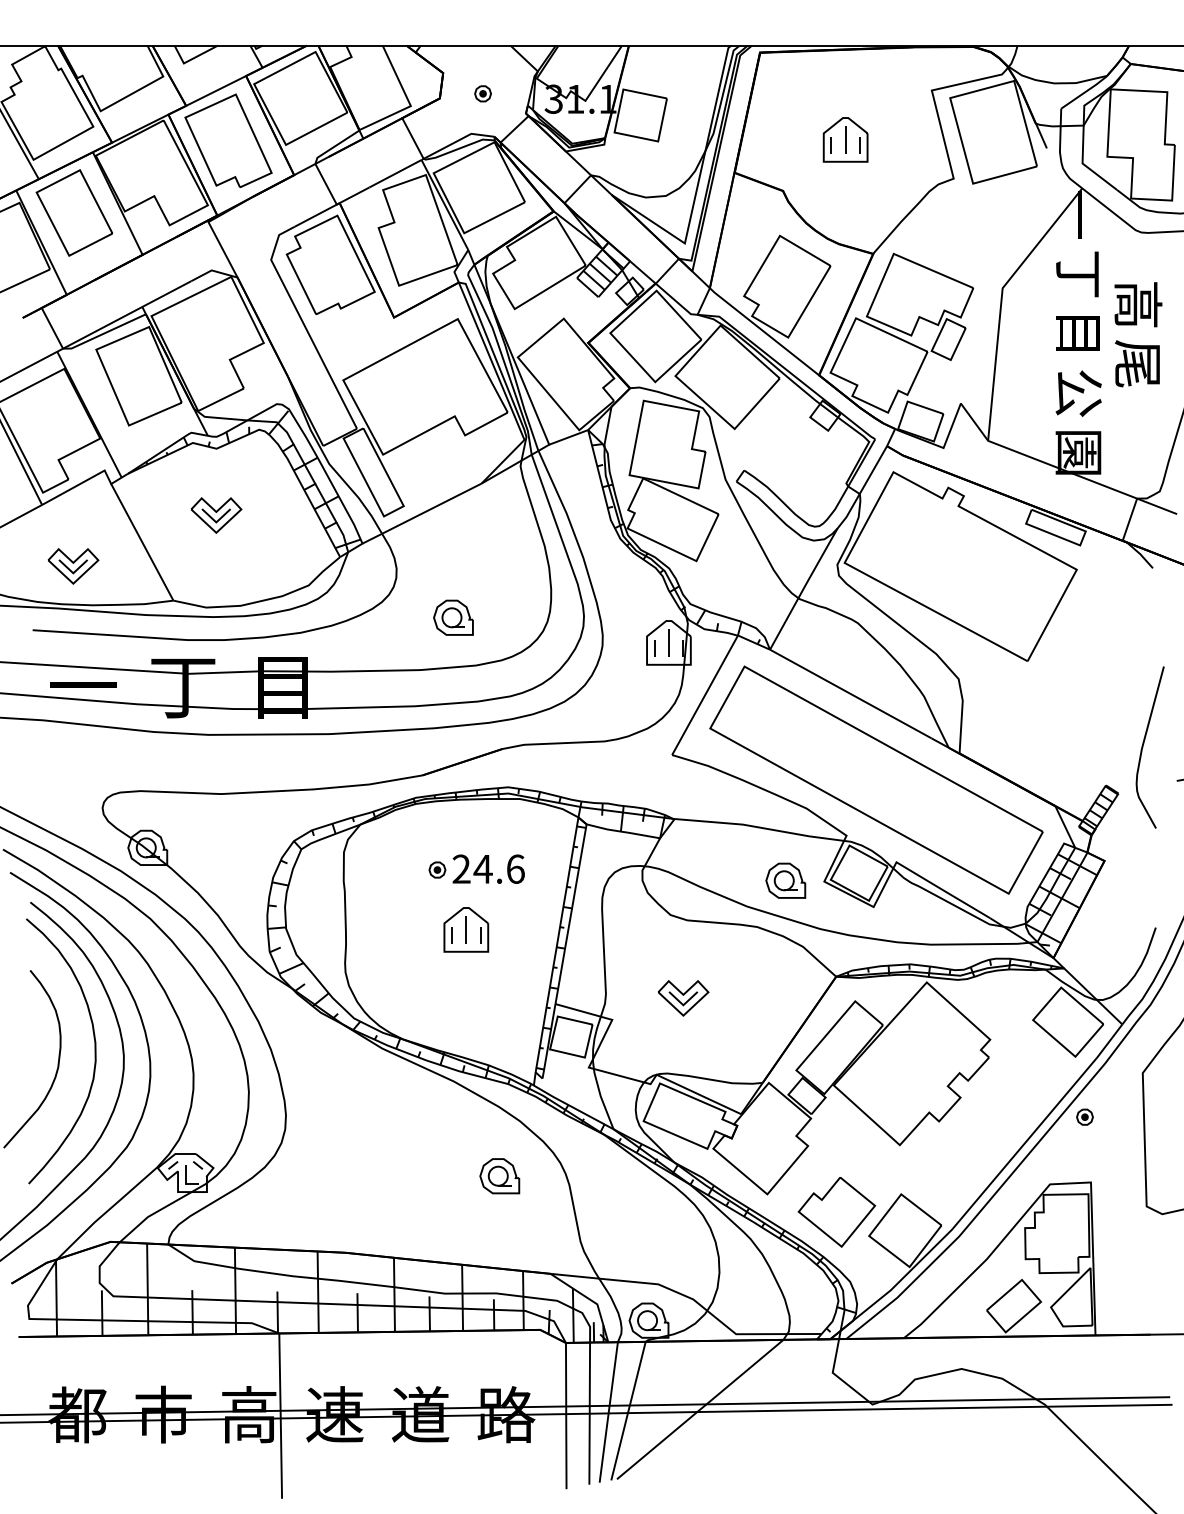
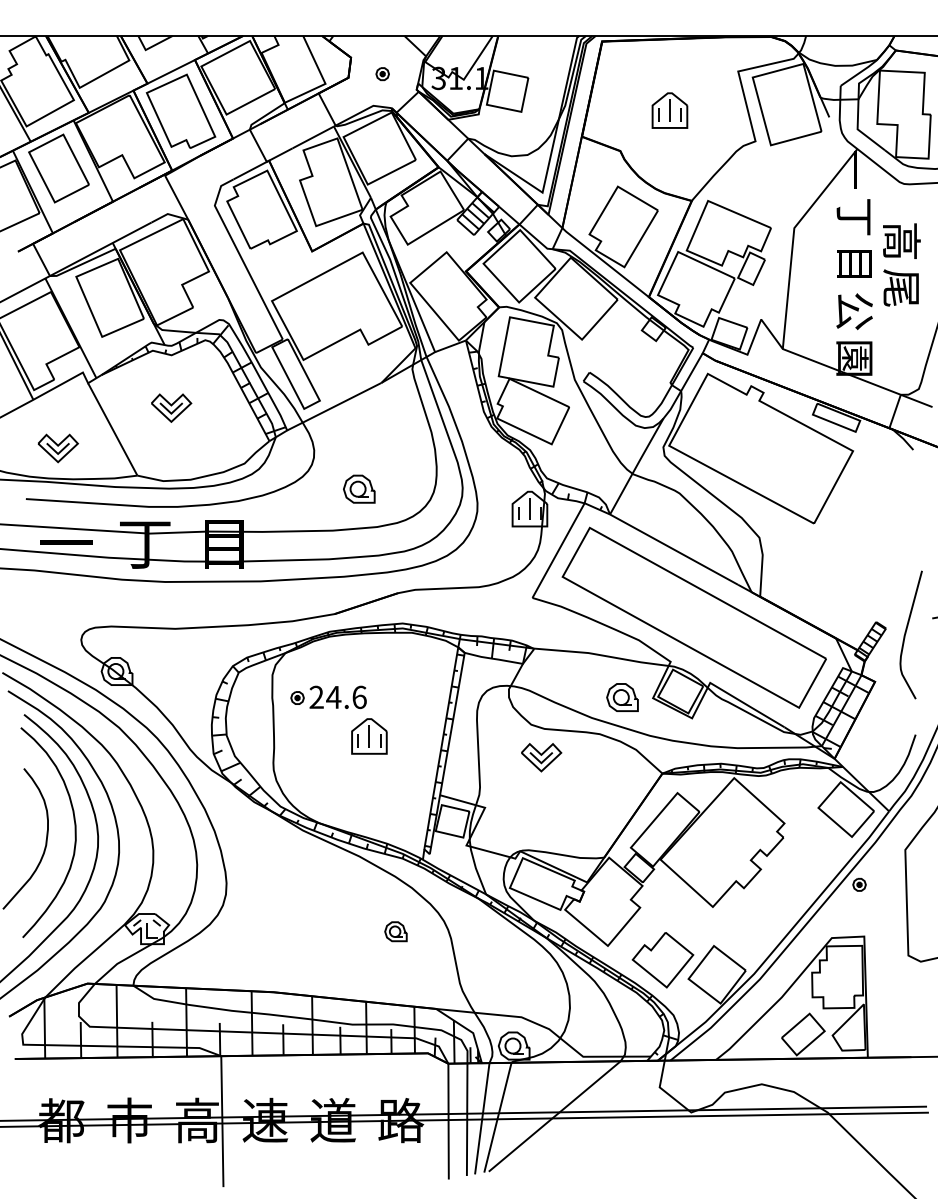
curve: (1144, 745) -> (906, 633), moved
part: (476, 868) -> (328, 696), moved
part: (683, 998) -> (541, 757), moved
part: (499, 1176) -> (395, 931), size x0.7

